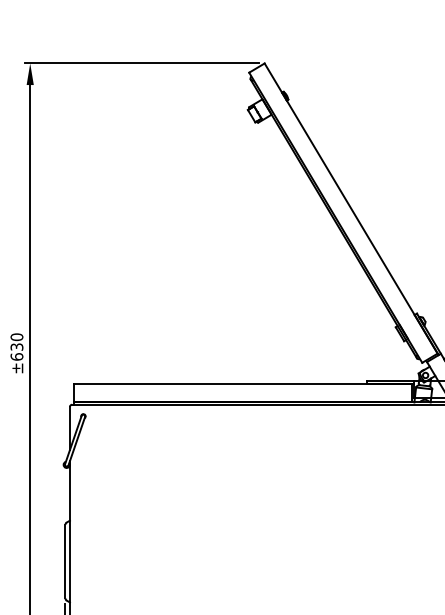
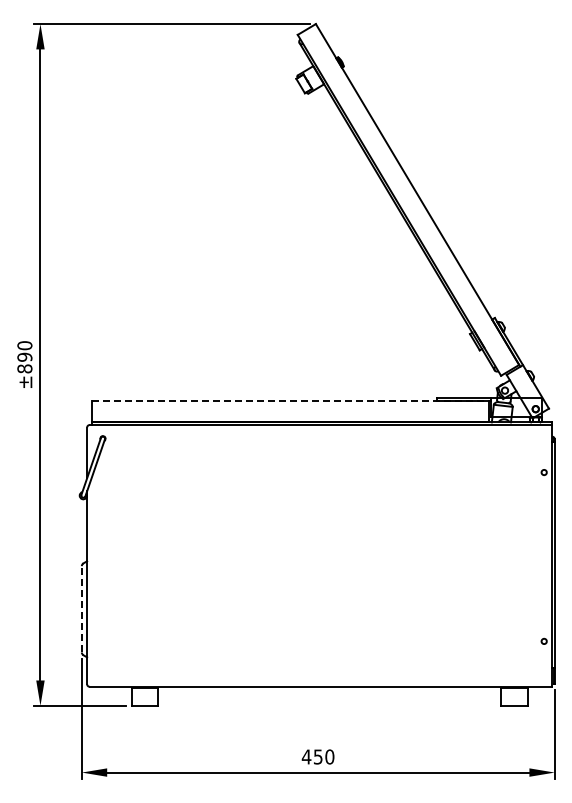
text: (16, 351) -> (24, 362), ±630 -> ±890
line: (243, 383) -> (291, 400), solid -> dashed
line: (65, 560) -> (81, 608), solid -> dashed

